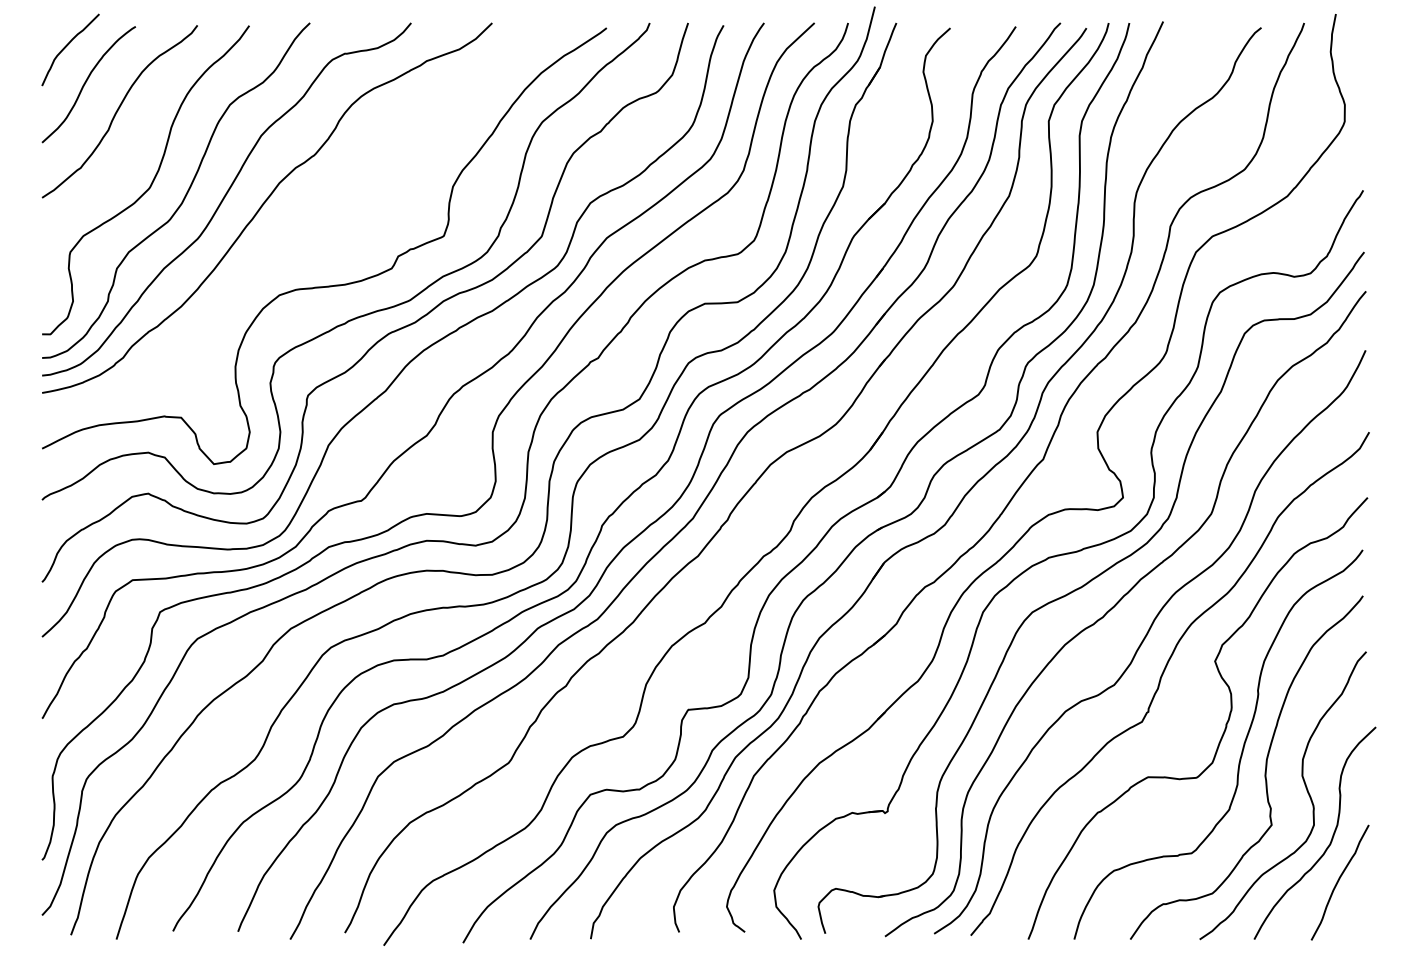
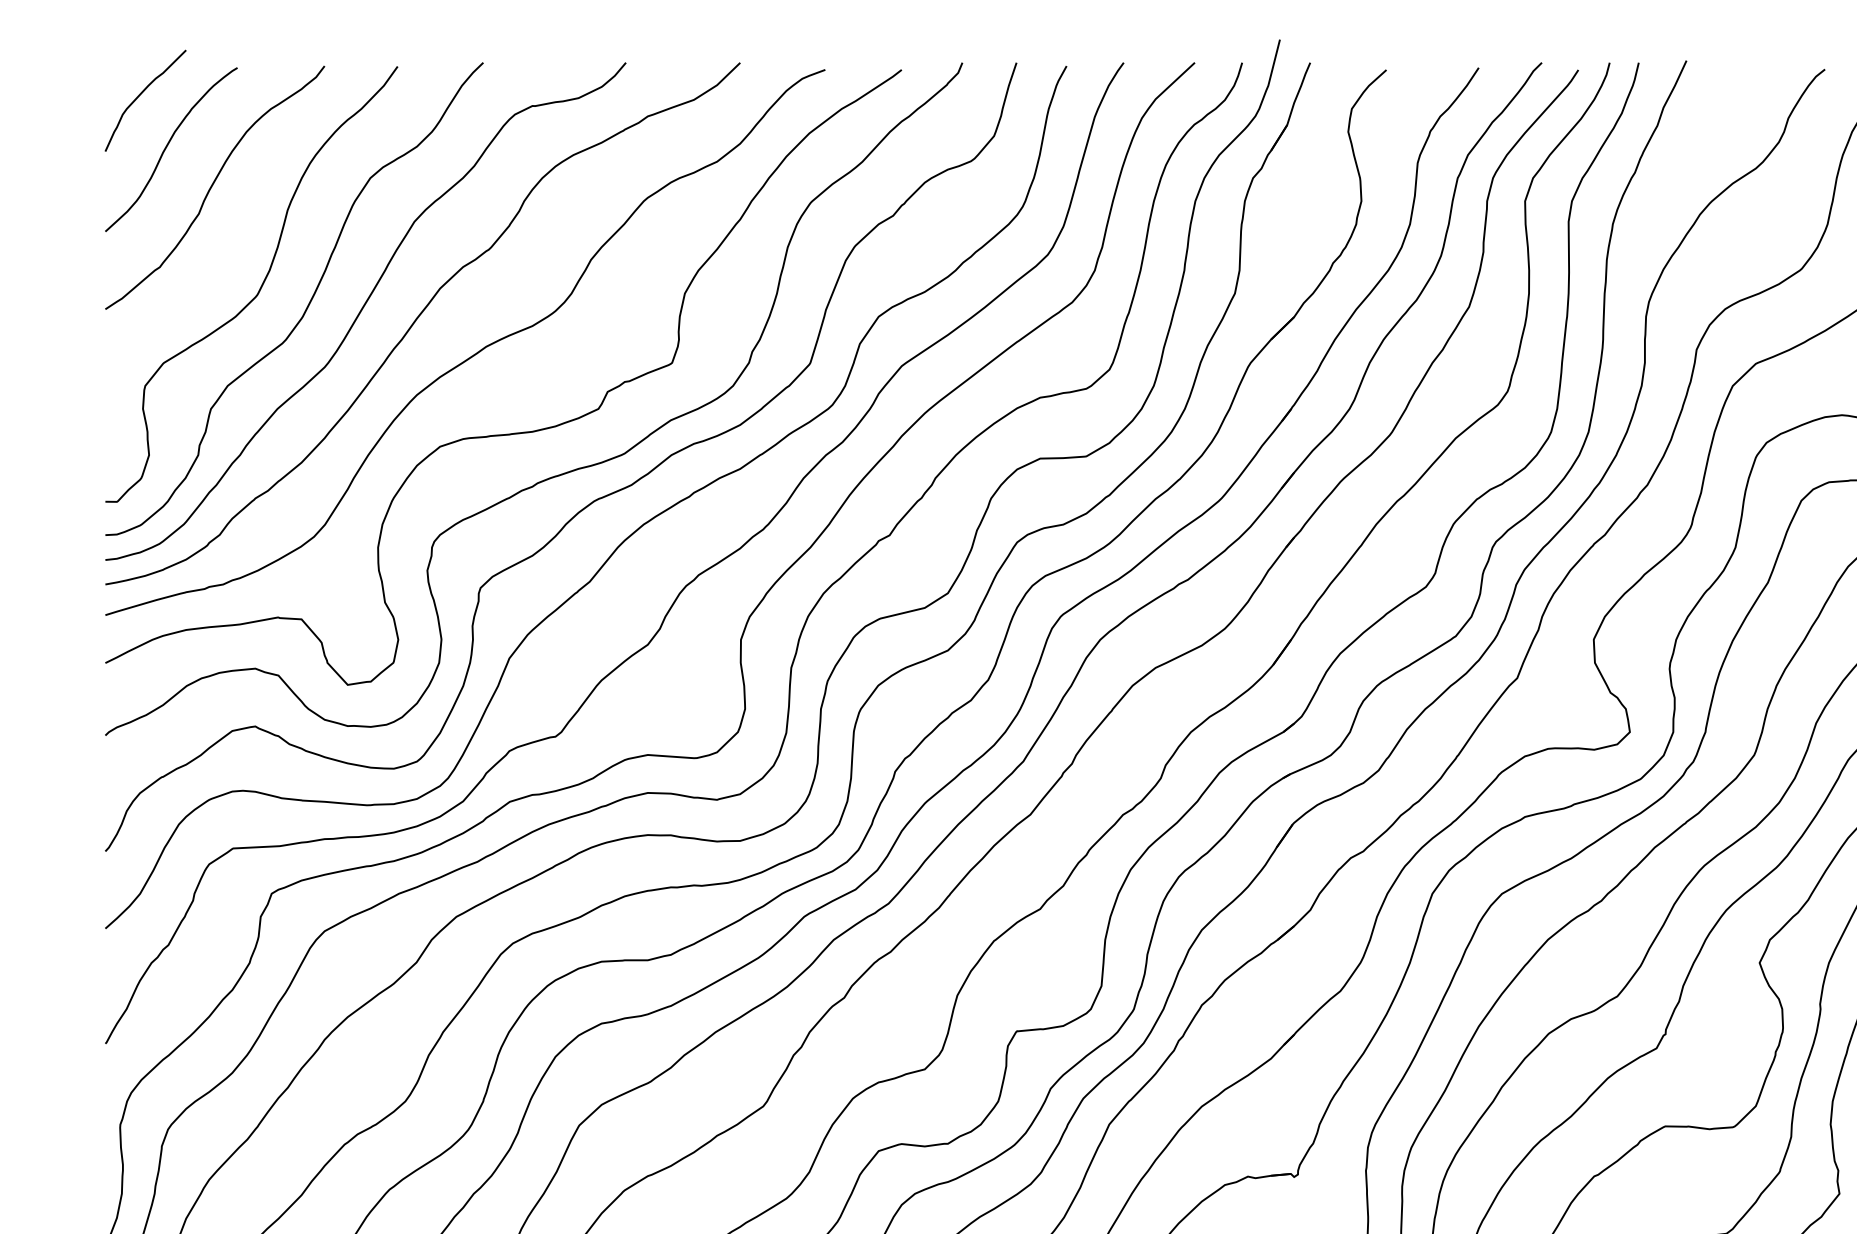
curve: (301, 230) -> (471, 355), added

